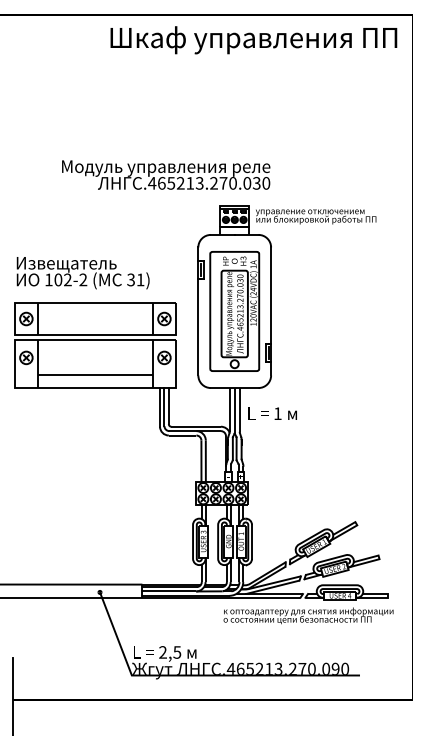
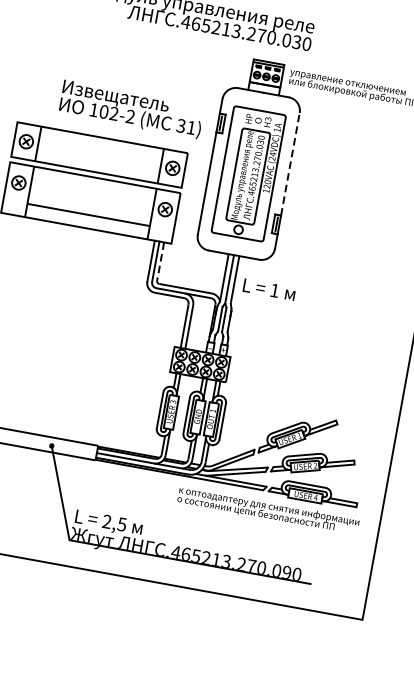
text: (82, 273) -> (130, 109), moved
line: (271, 295) -> (290, 164), solid -> dashed
line: (168, 406) -> (160, 261), solid -> dashed

